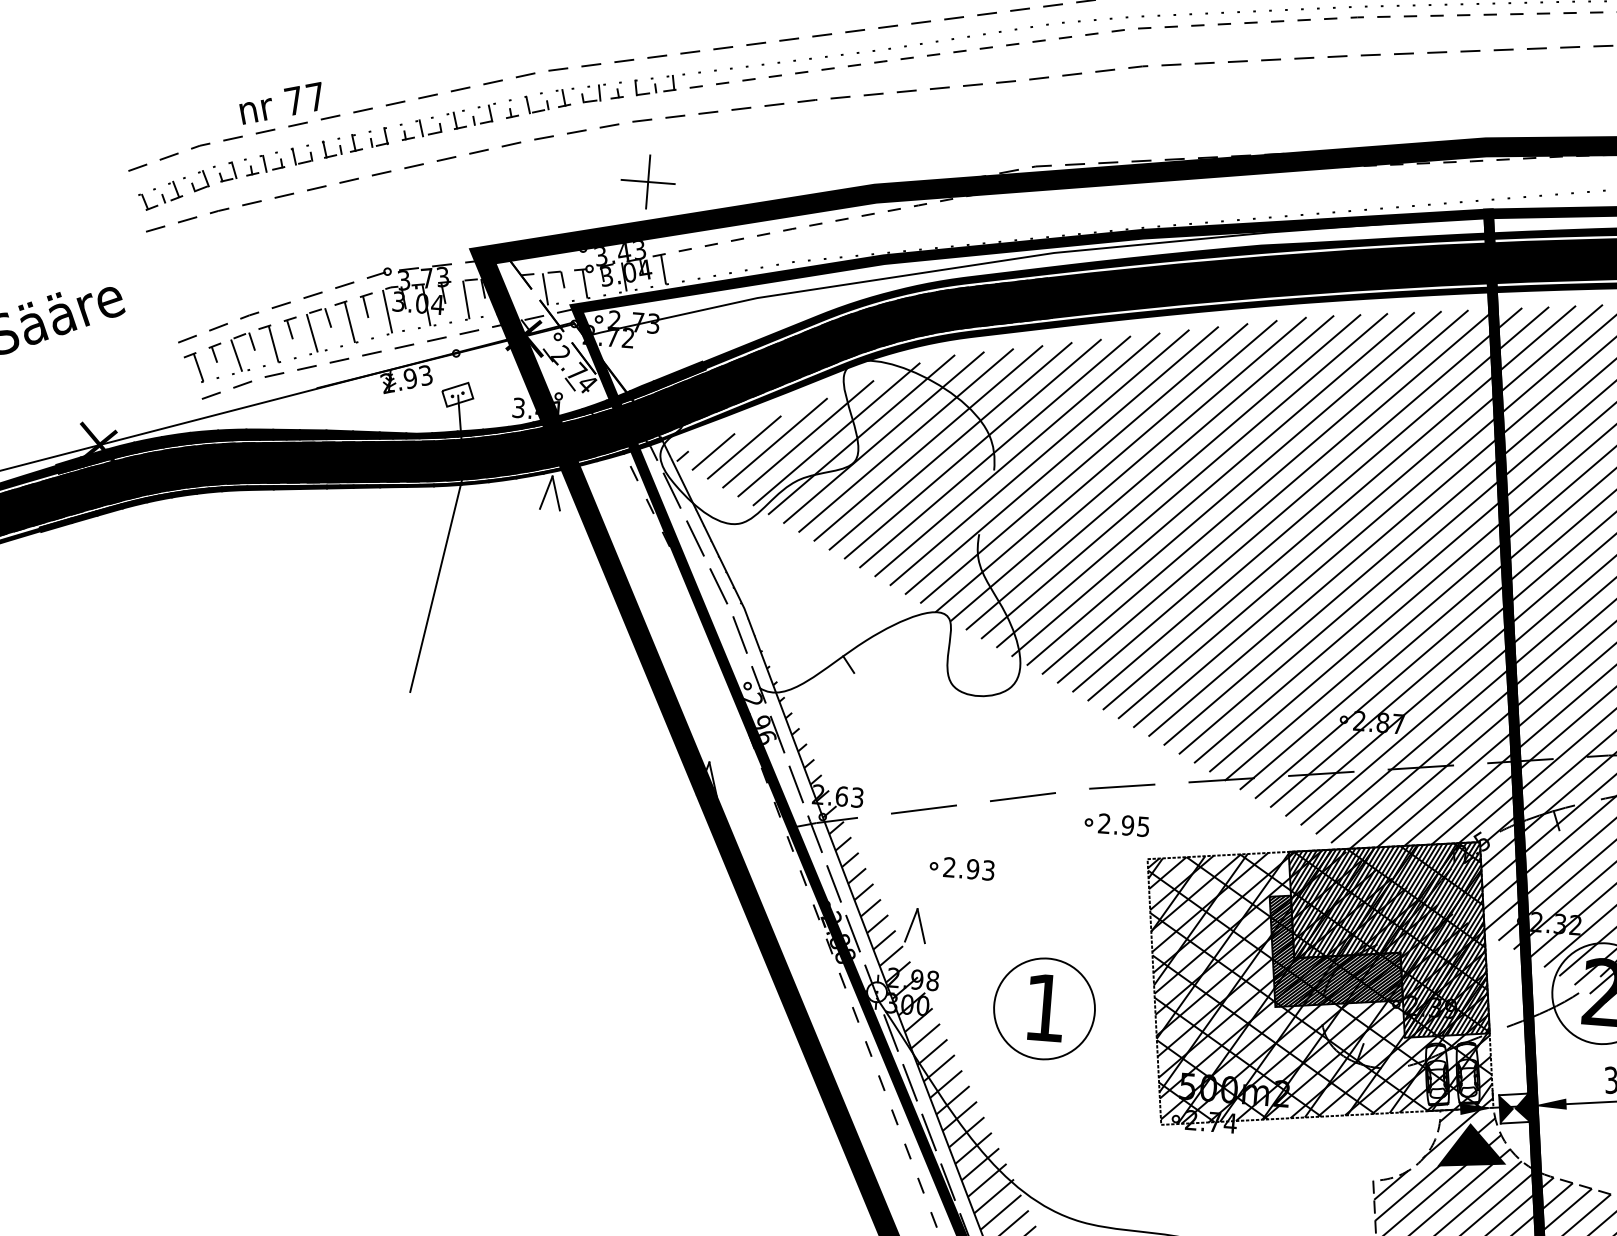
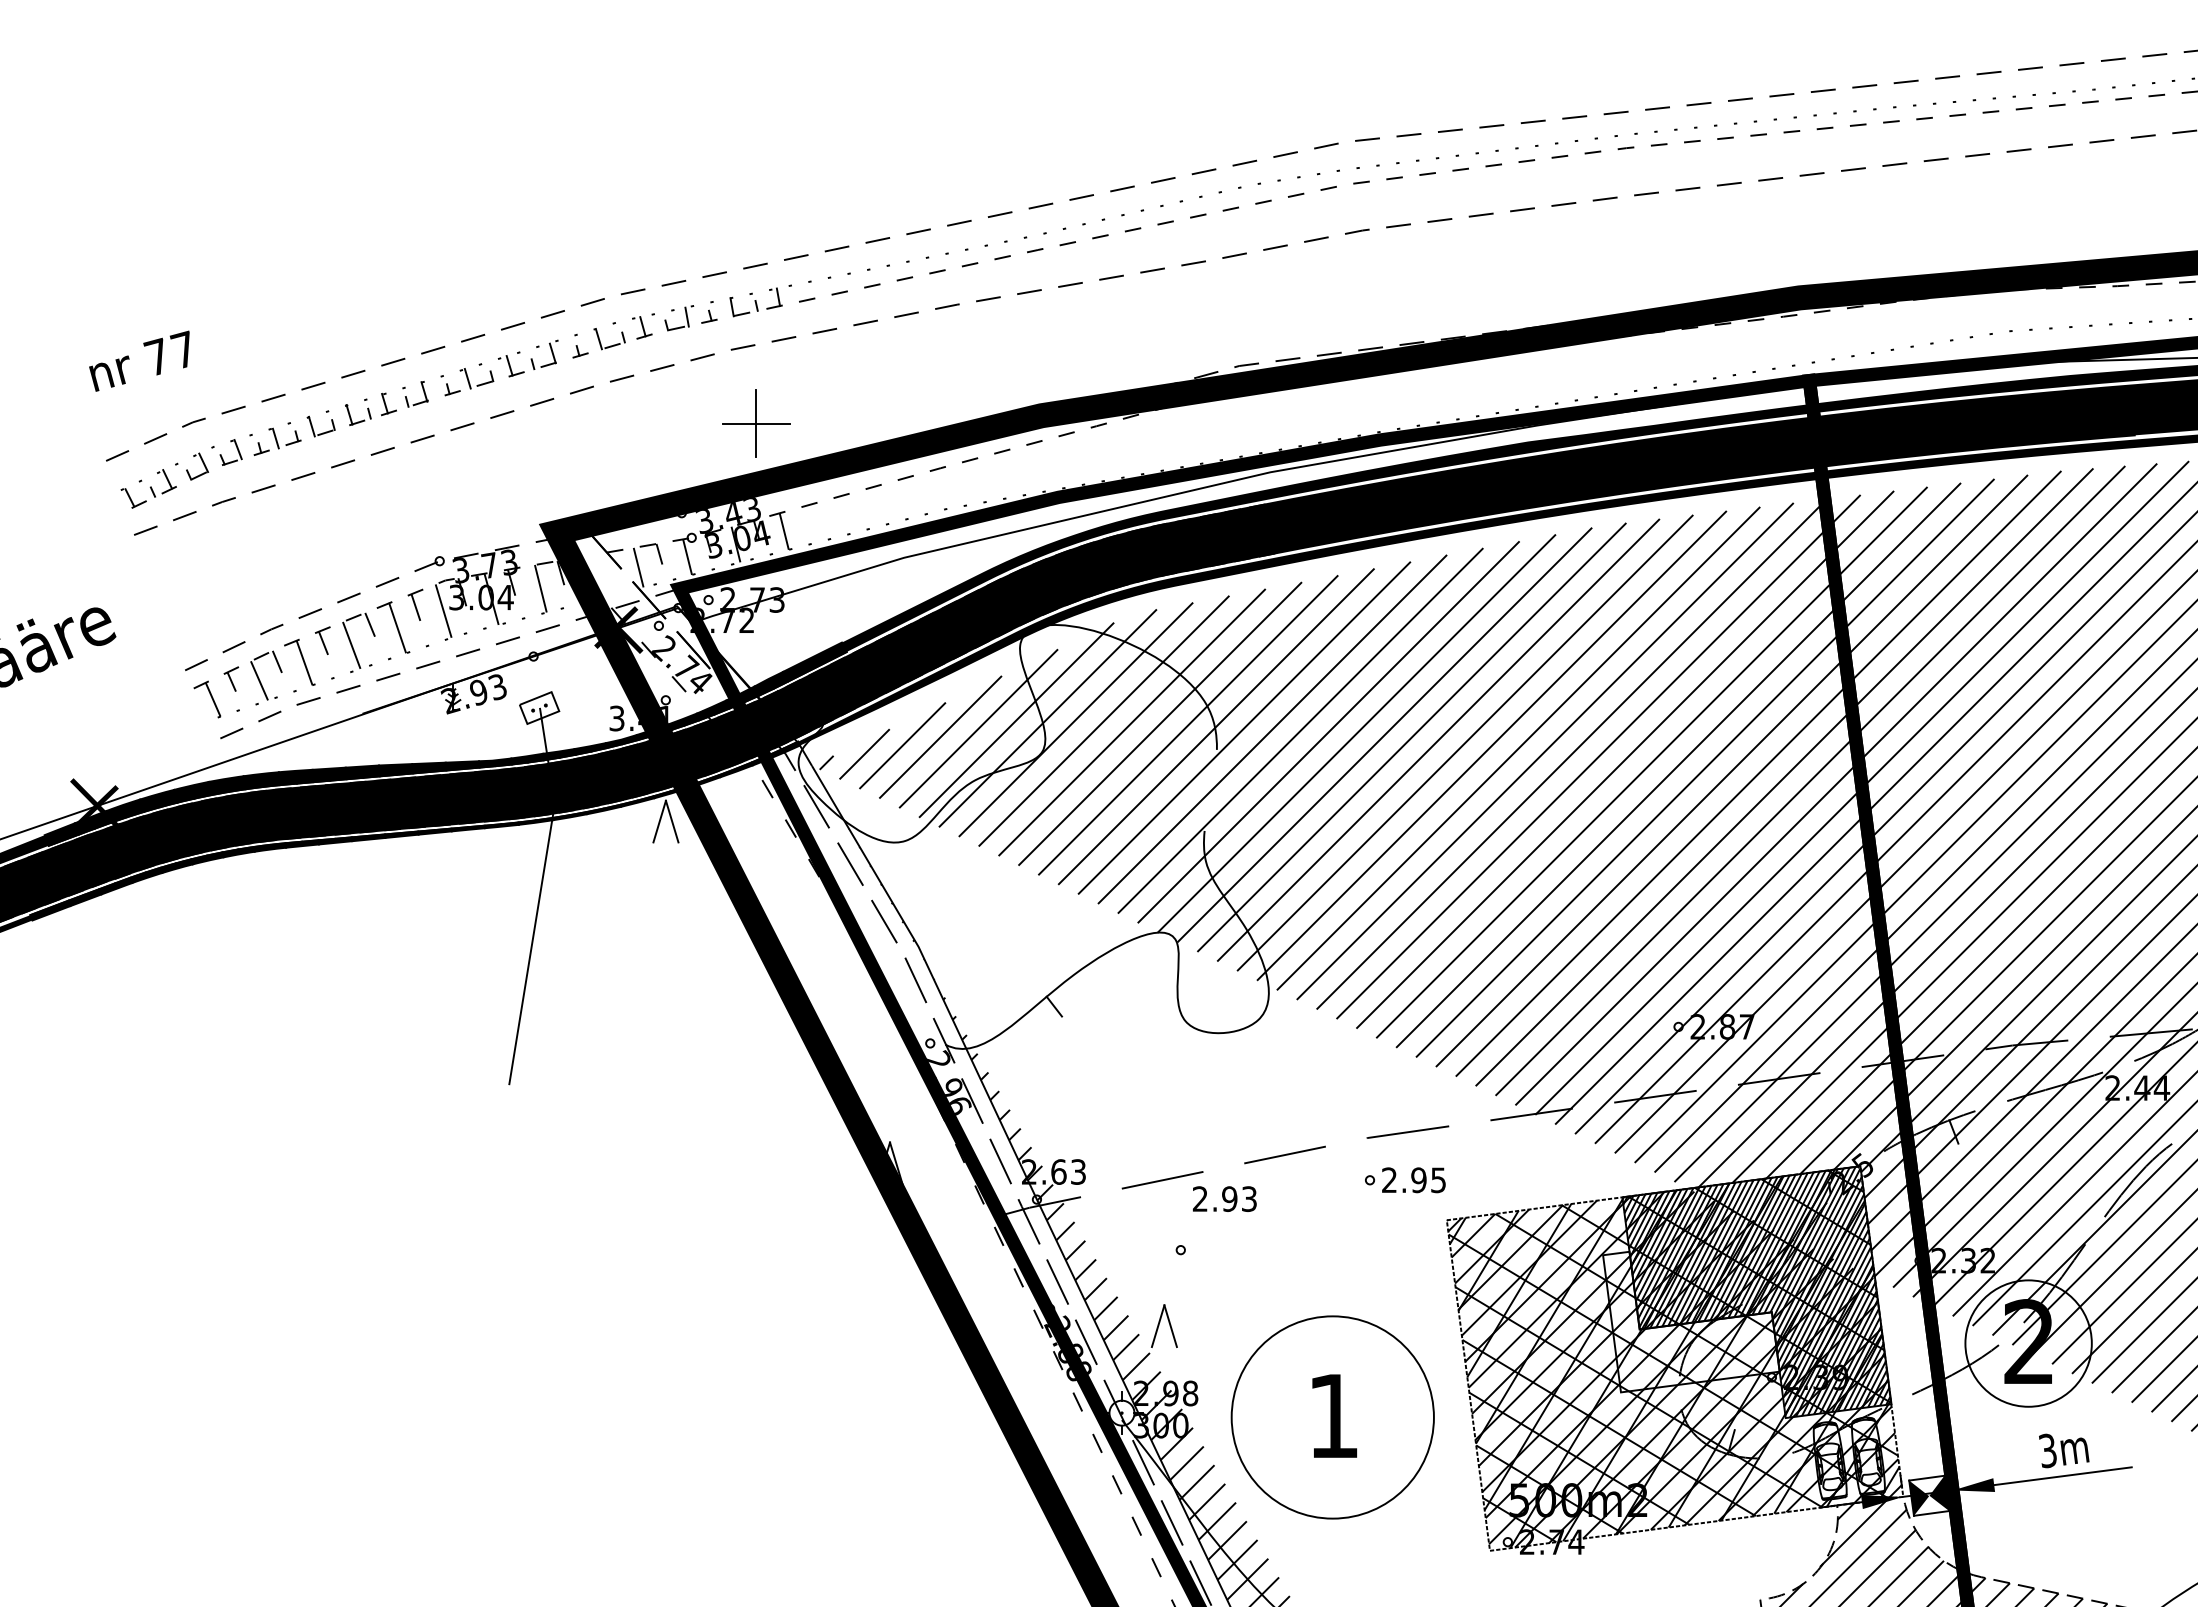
text: (279, 102) -> (139, 360), moved
text: (968, 868) -> (1224, 1198), moved
hatch: (1335, 955) -> (1691, 1321), removed
circle: (1044, 1008) -> (1332, 1417), size x1.6
fill: (1473, 1145) -> (1881, 1546), removed

